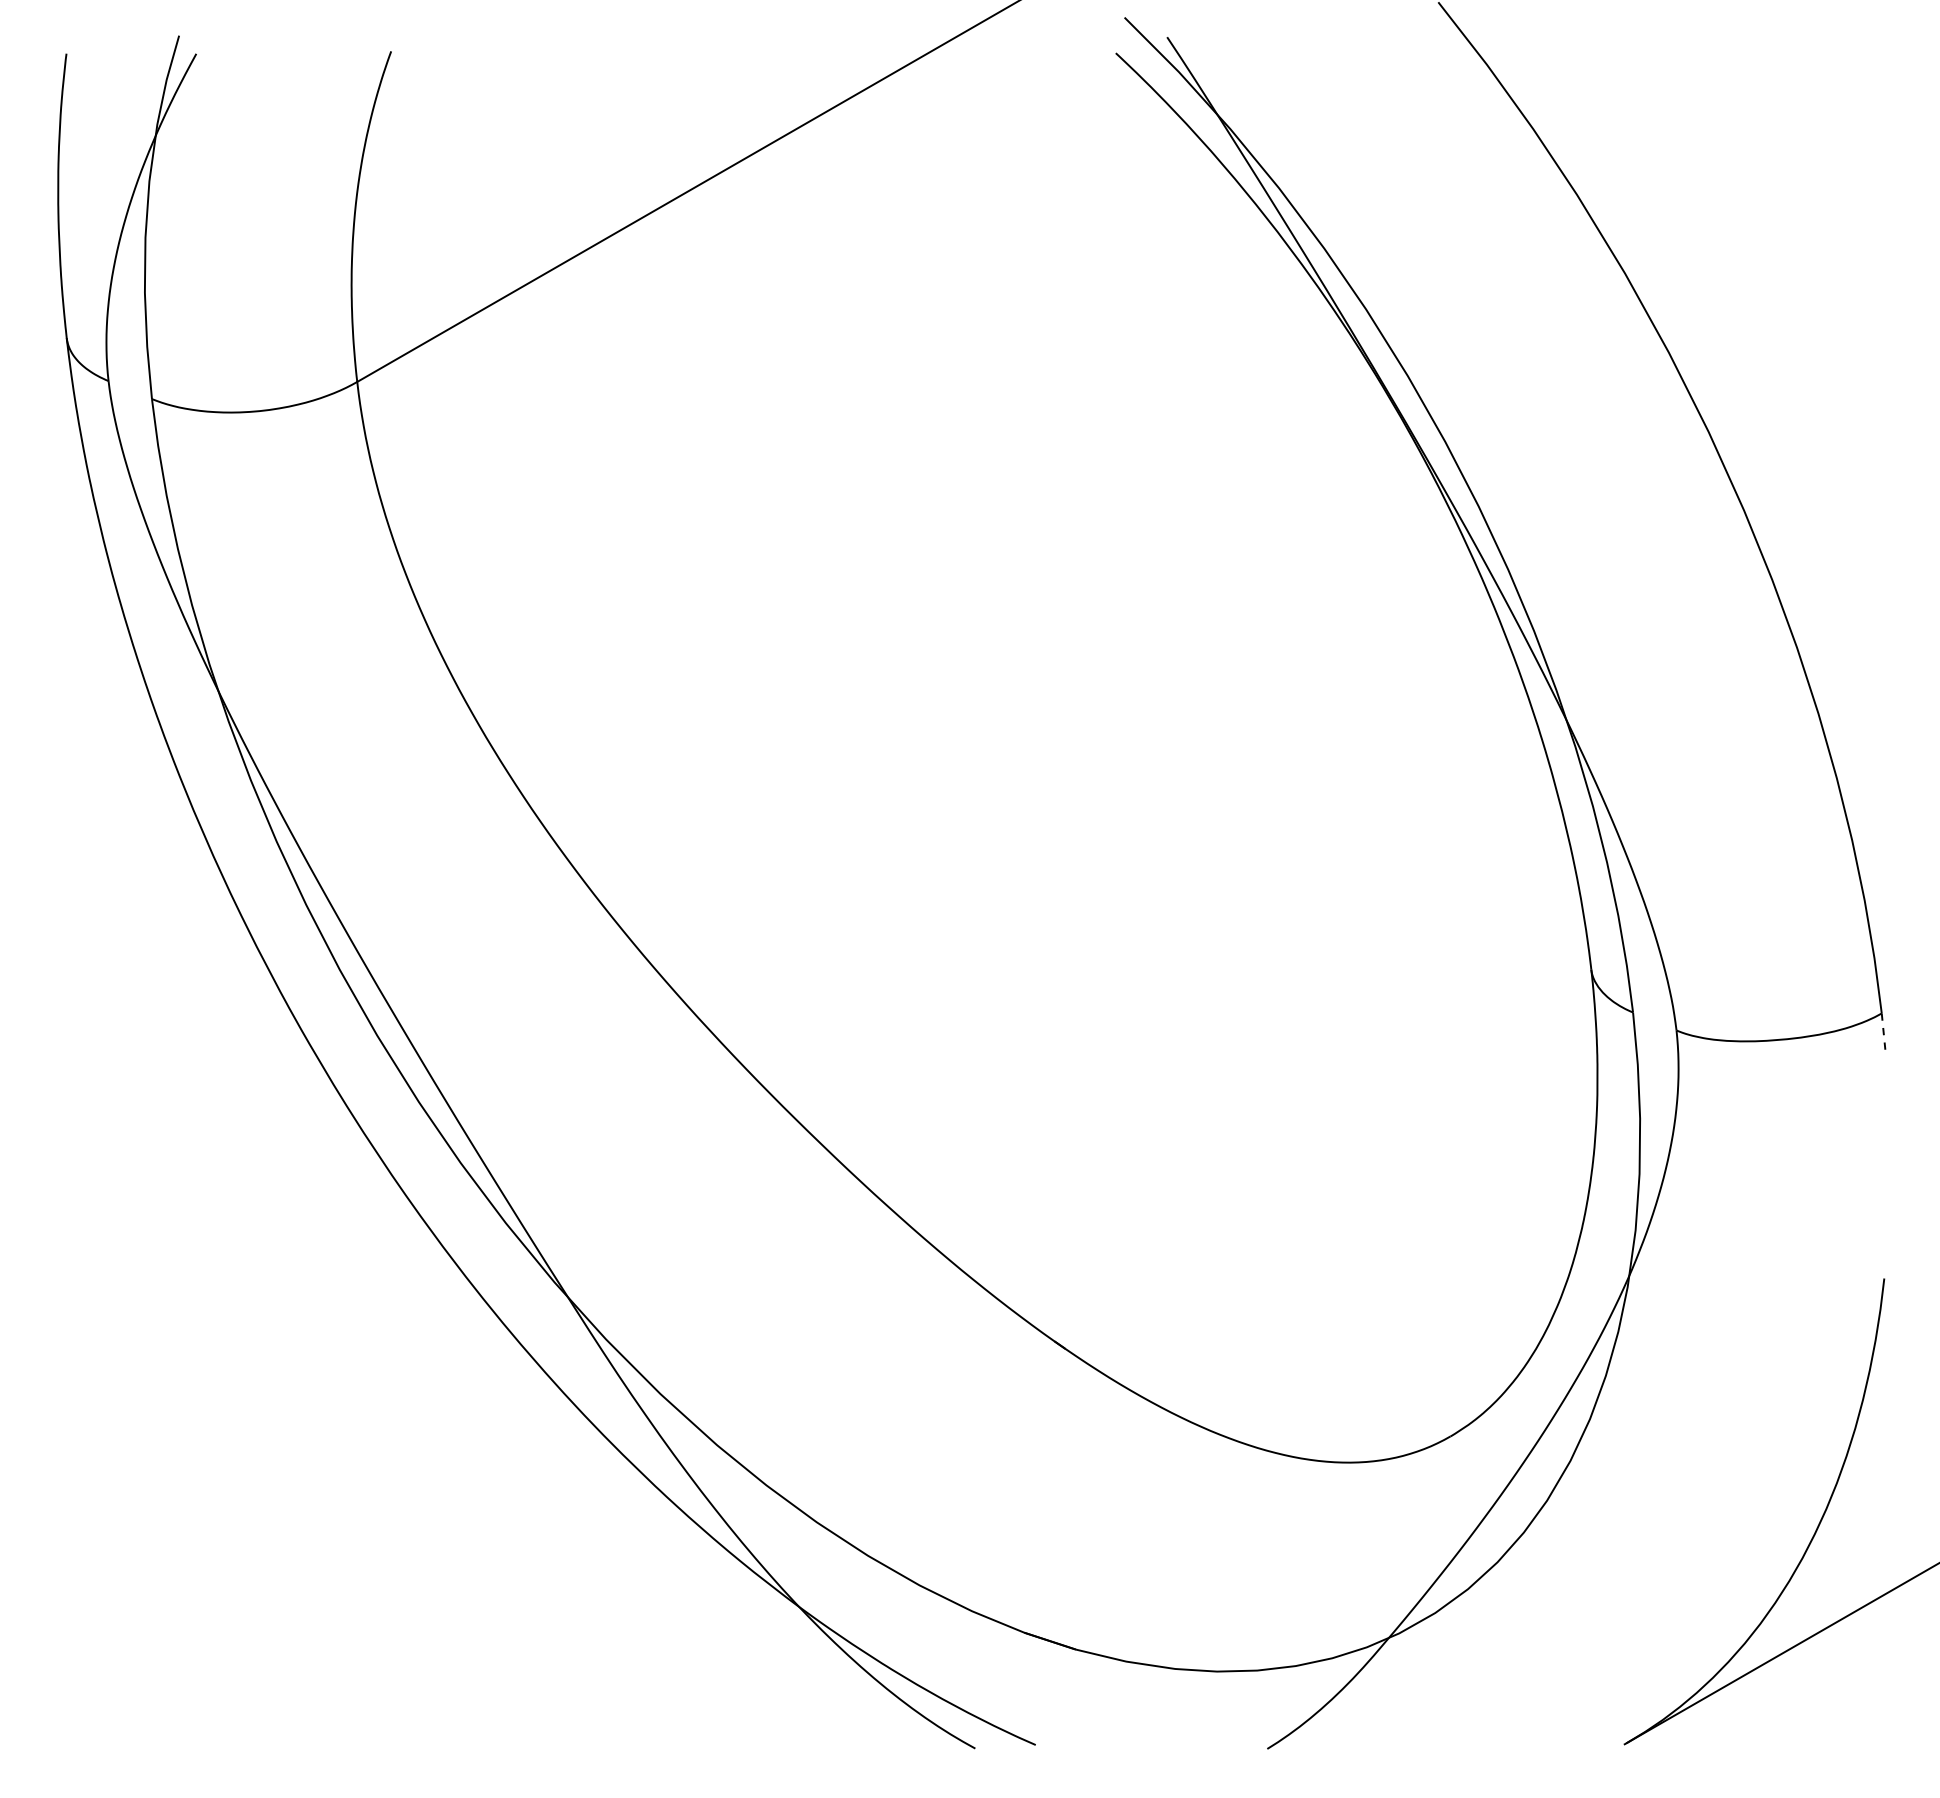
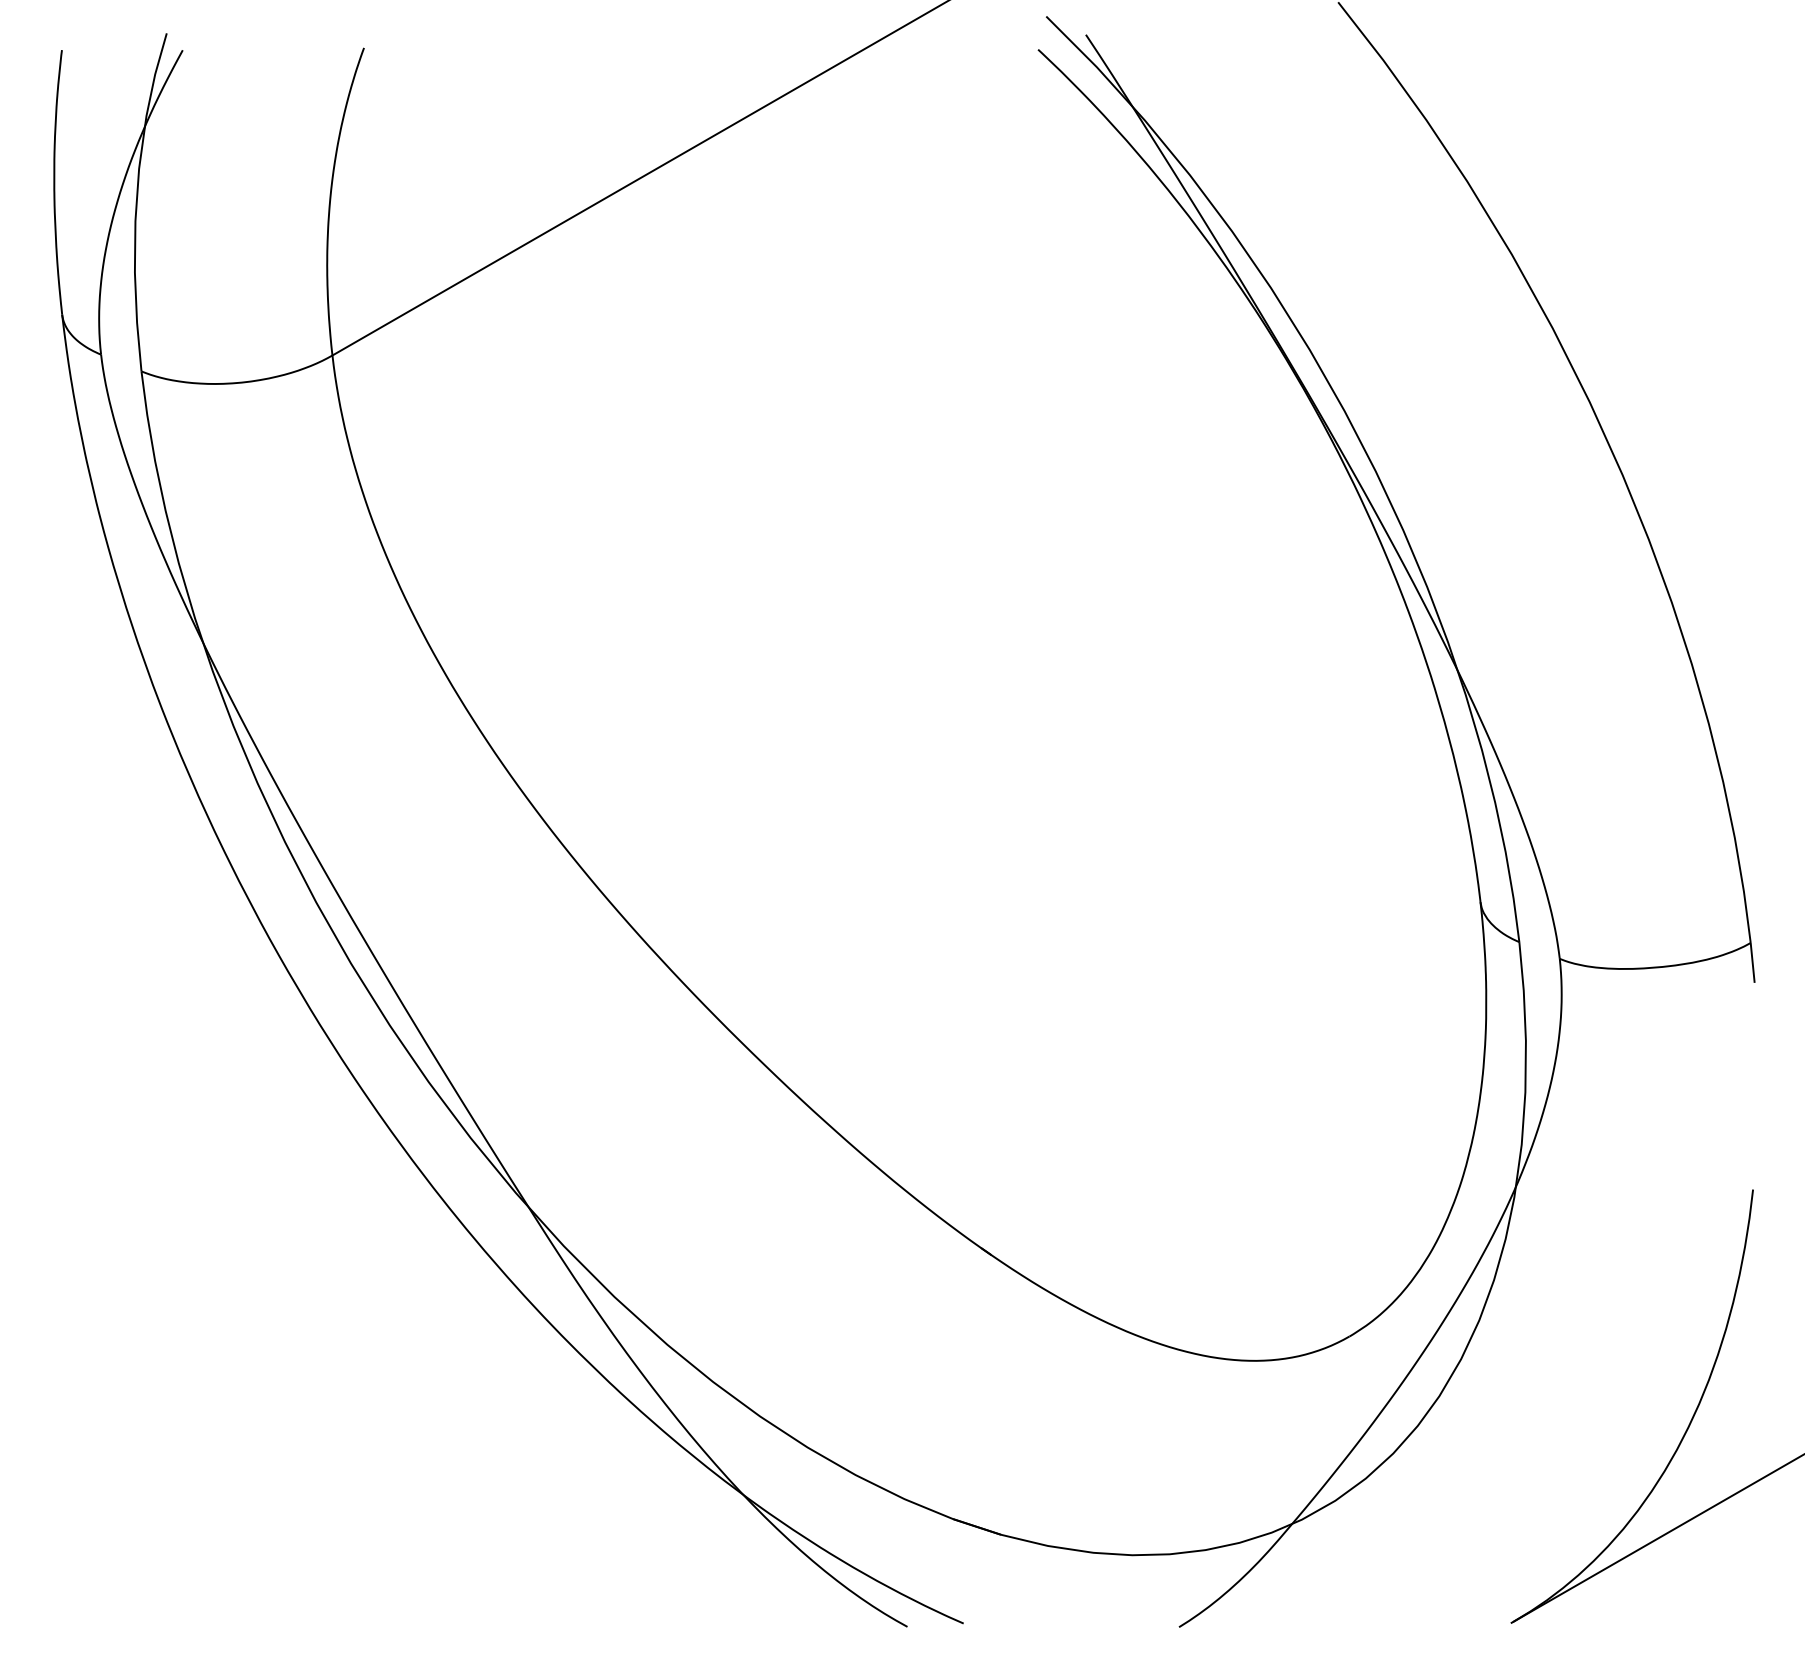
line: (1883, 1034) -> (1752, 962), dashed -> solid

